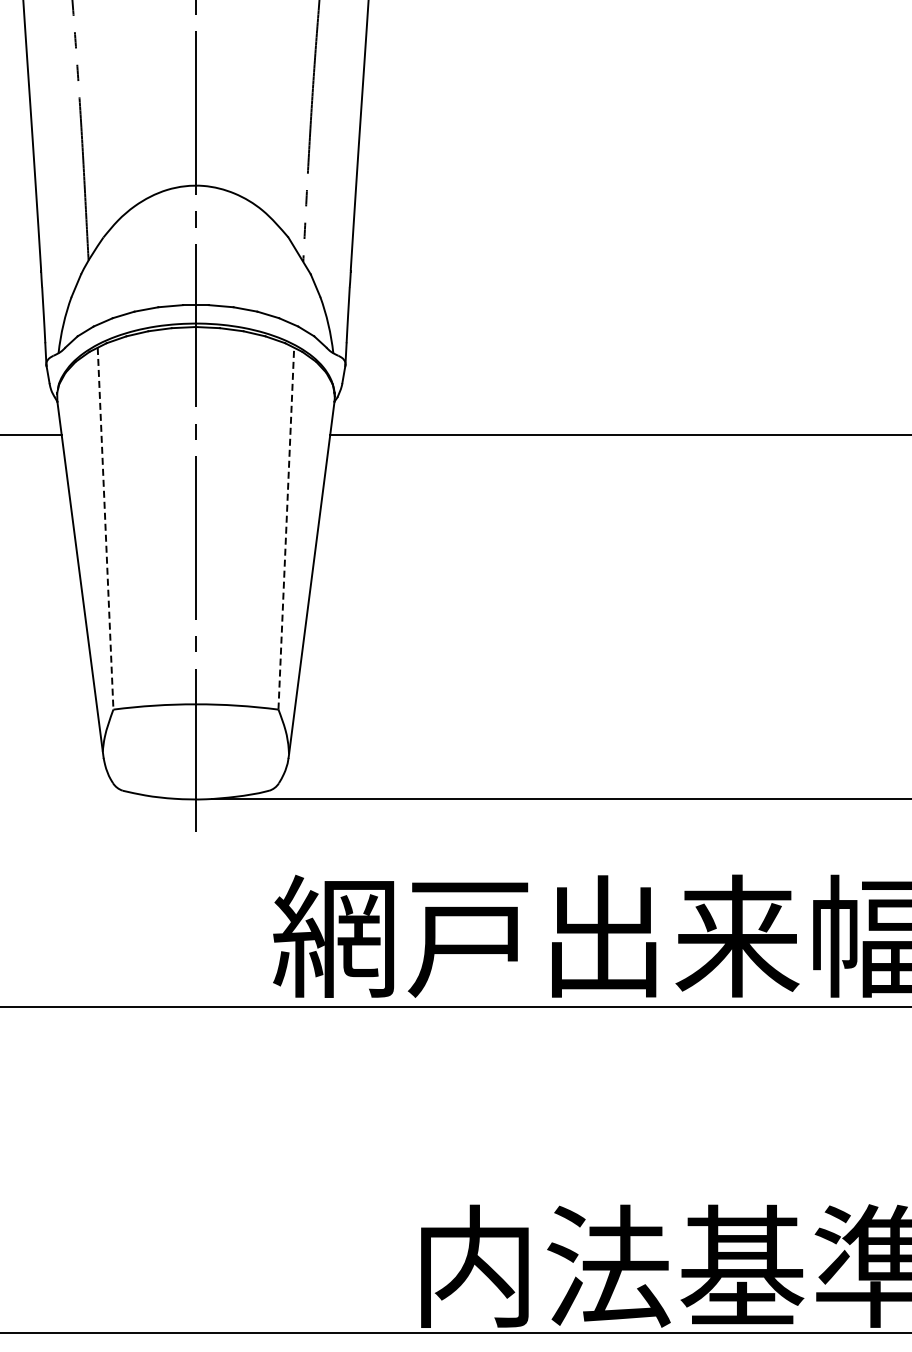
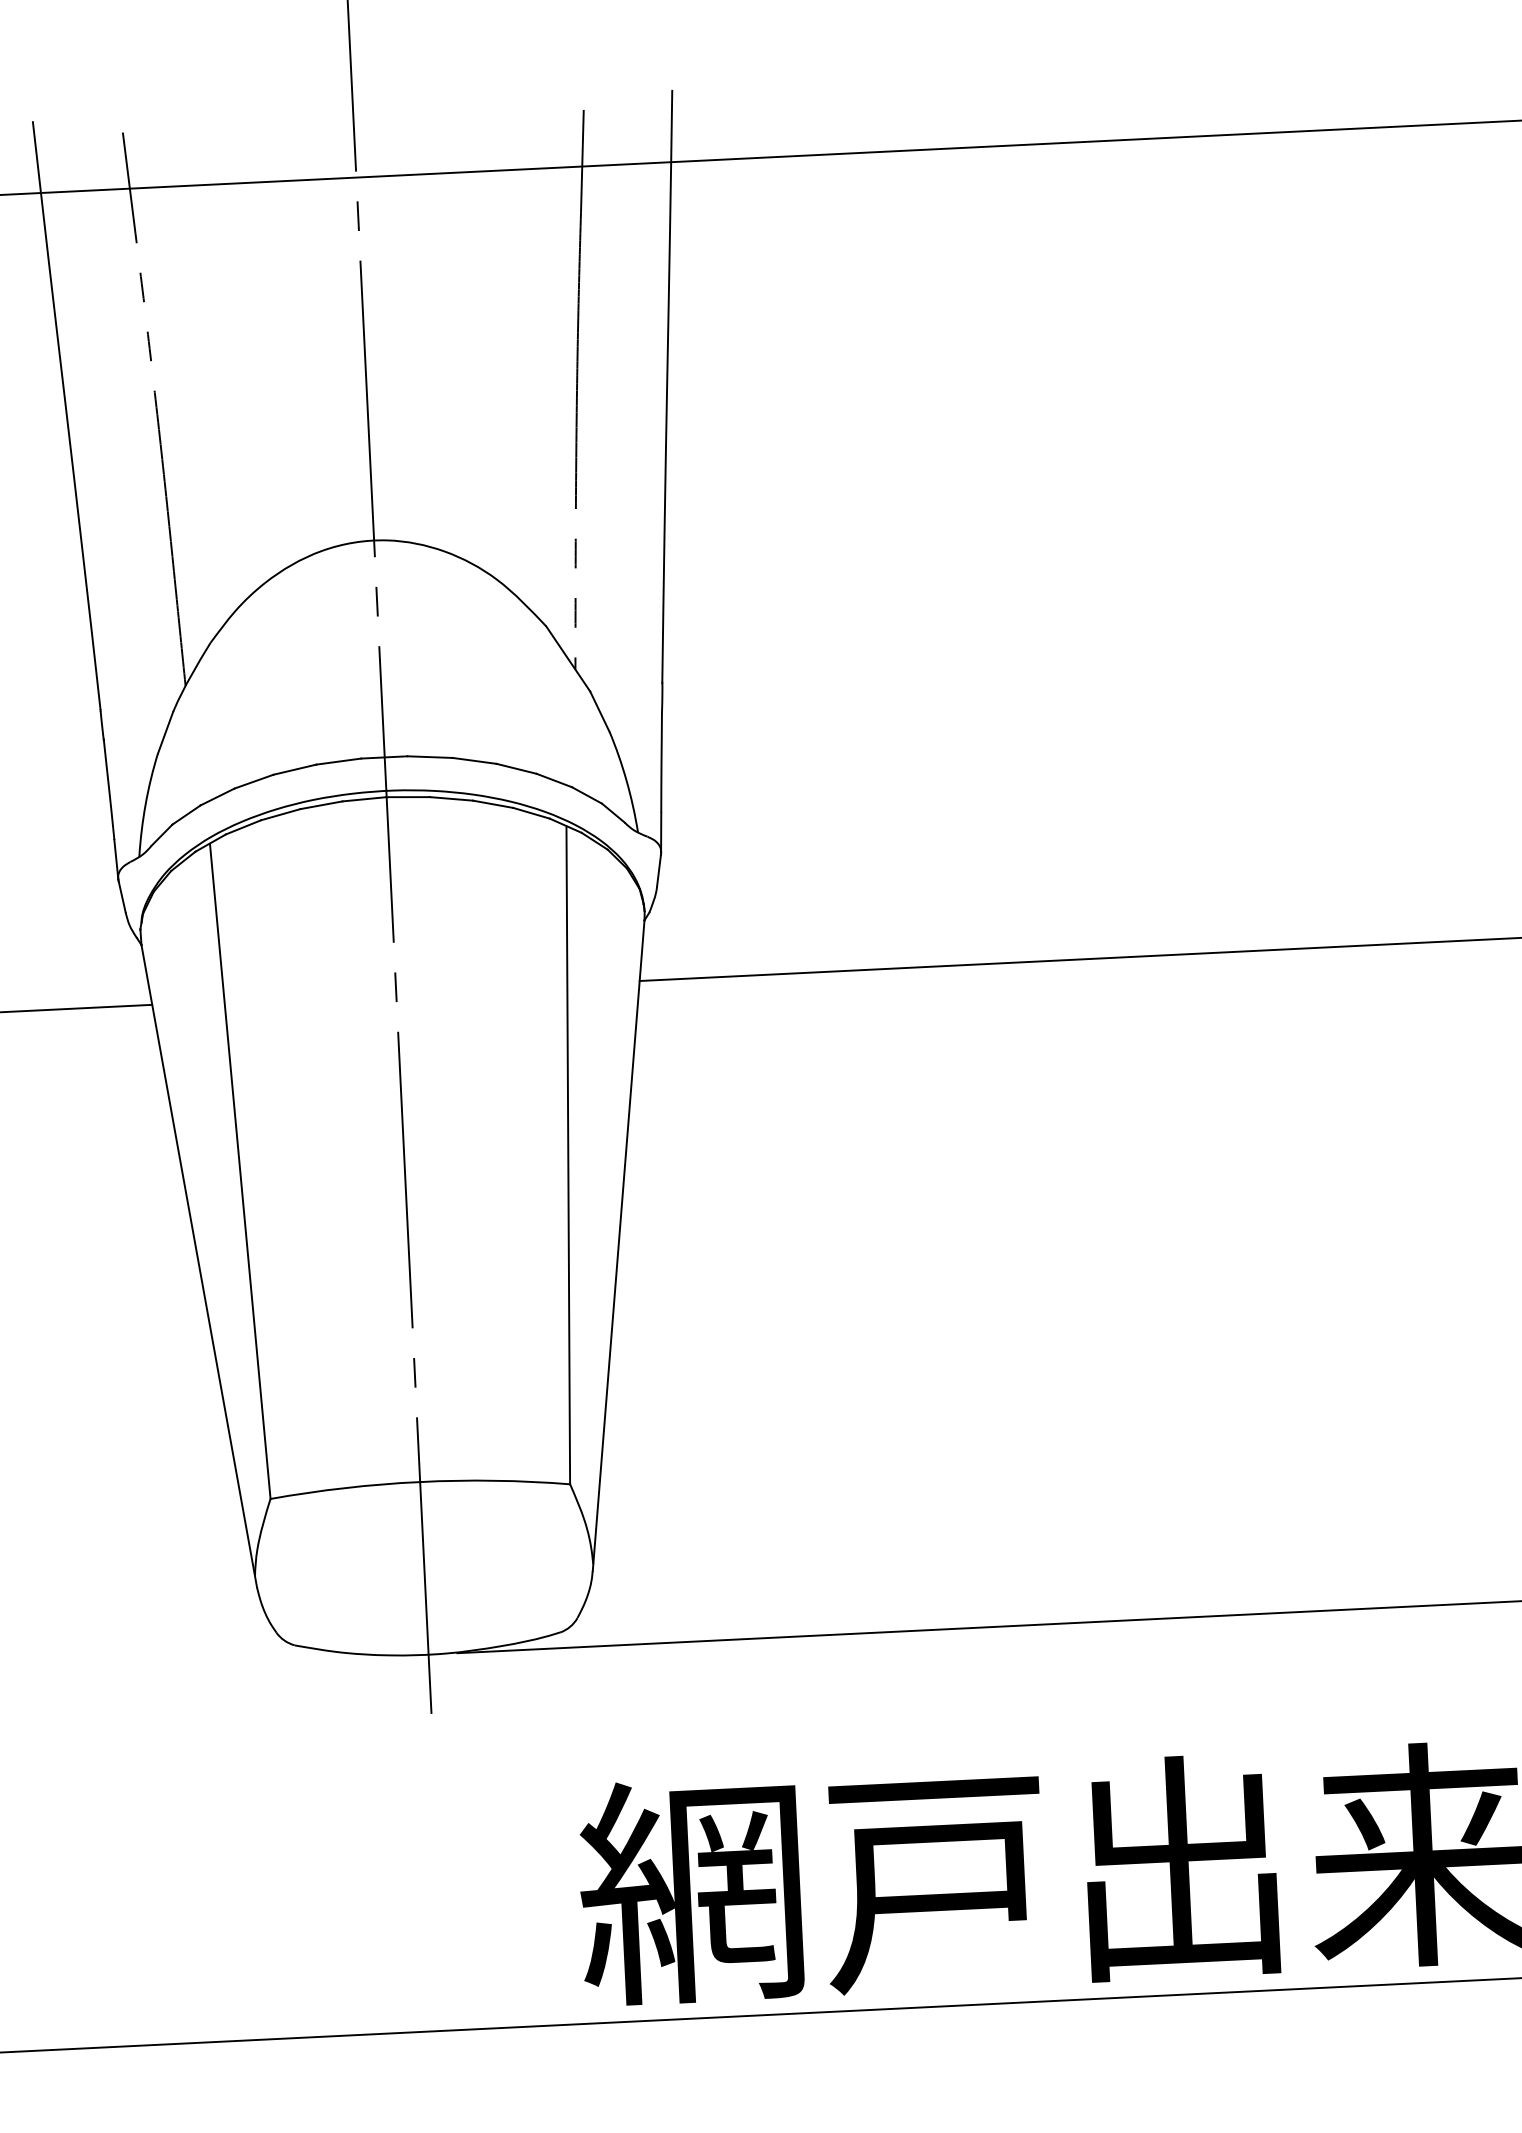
line: (105, 528) -> (240, 1170), dashed -> solid
line: (286, 528) -> (568, 1154), dashed -> solid

